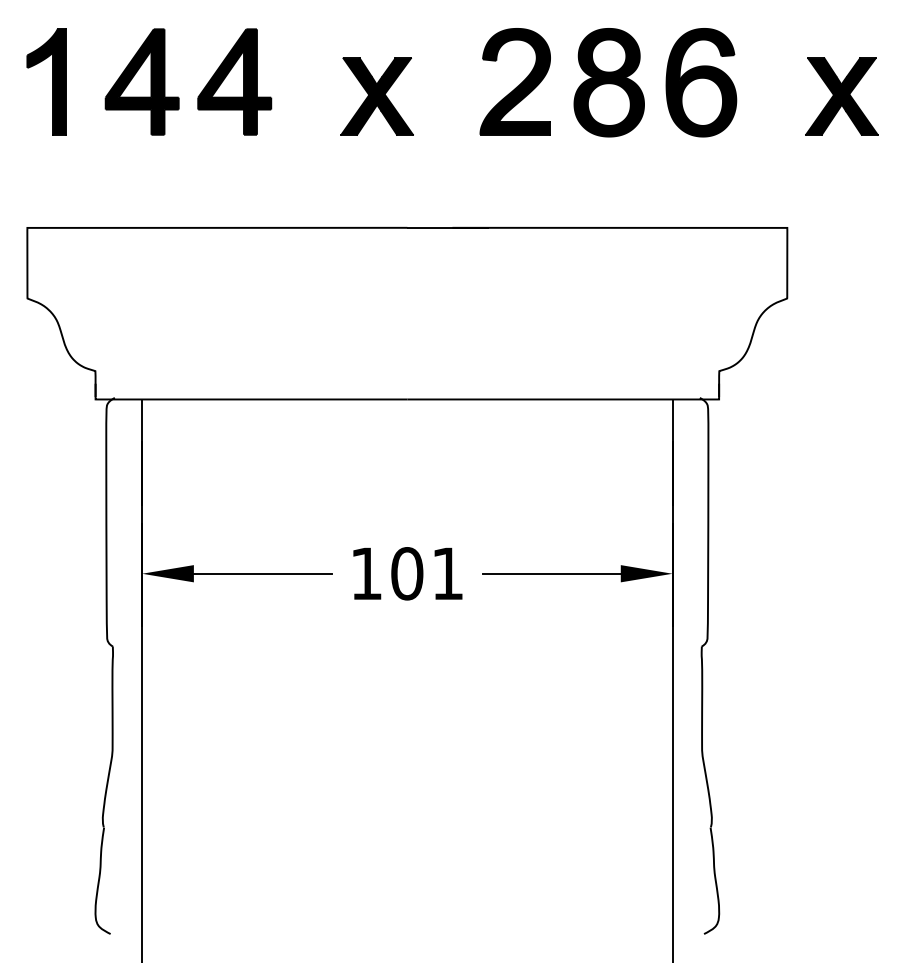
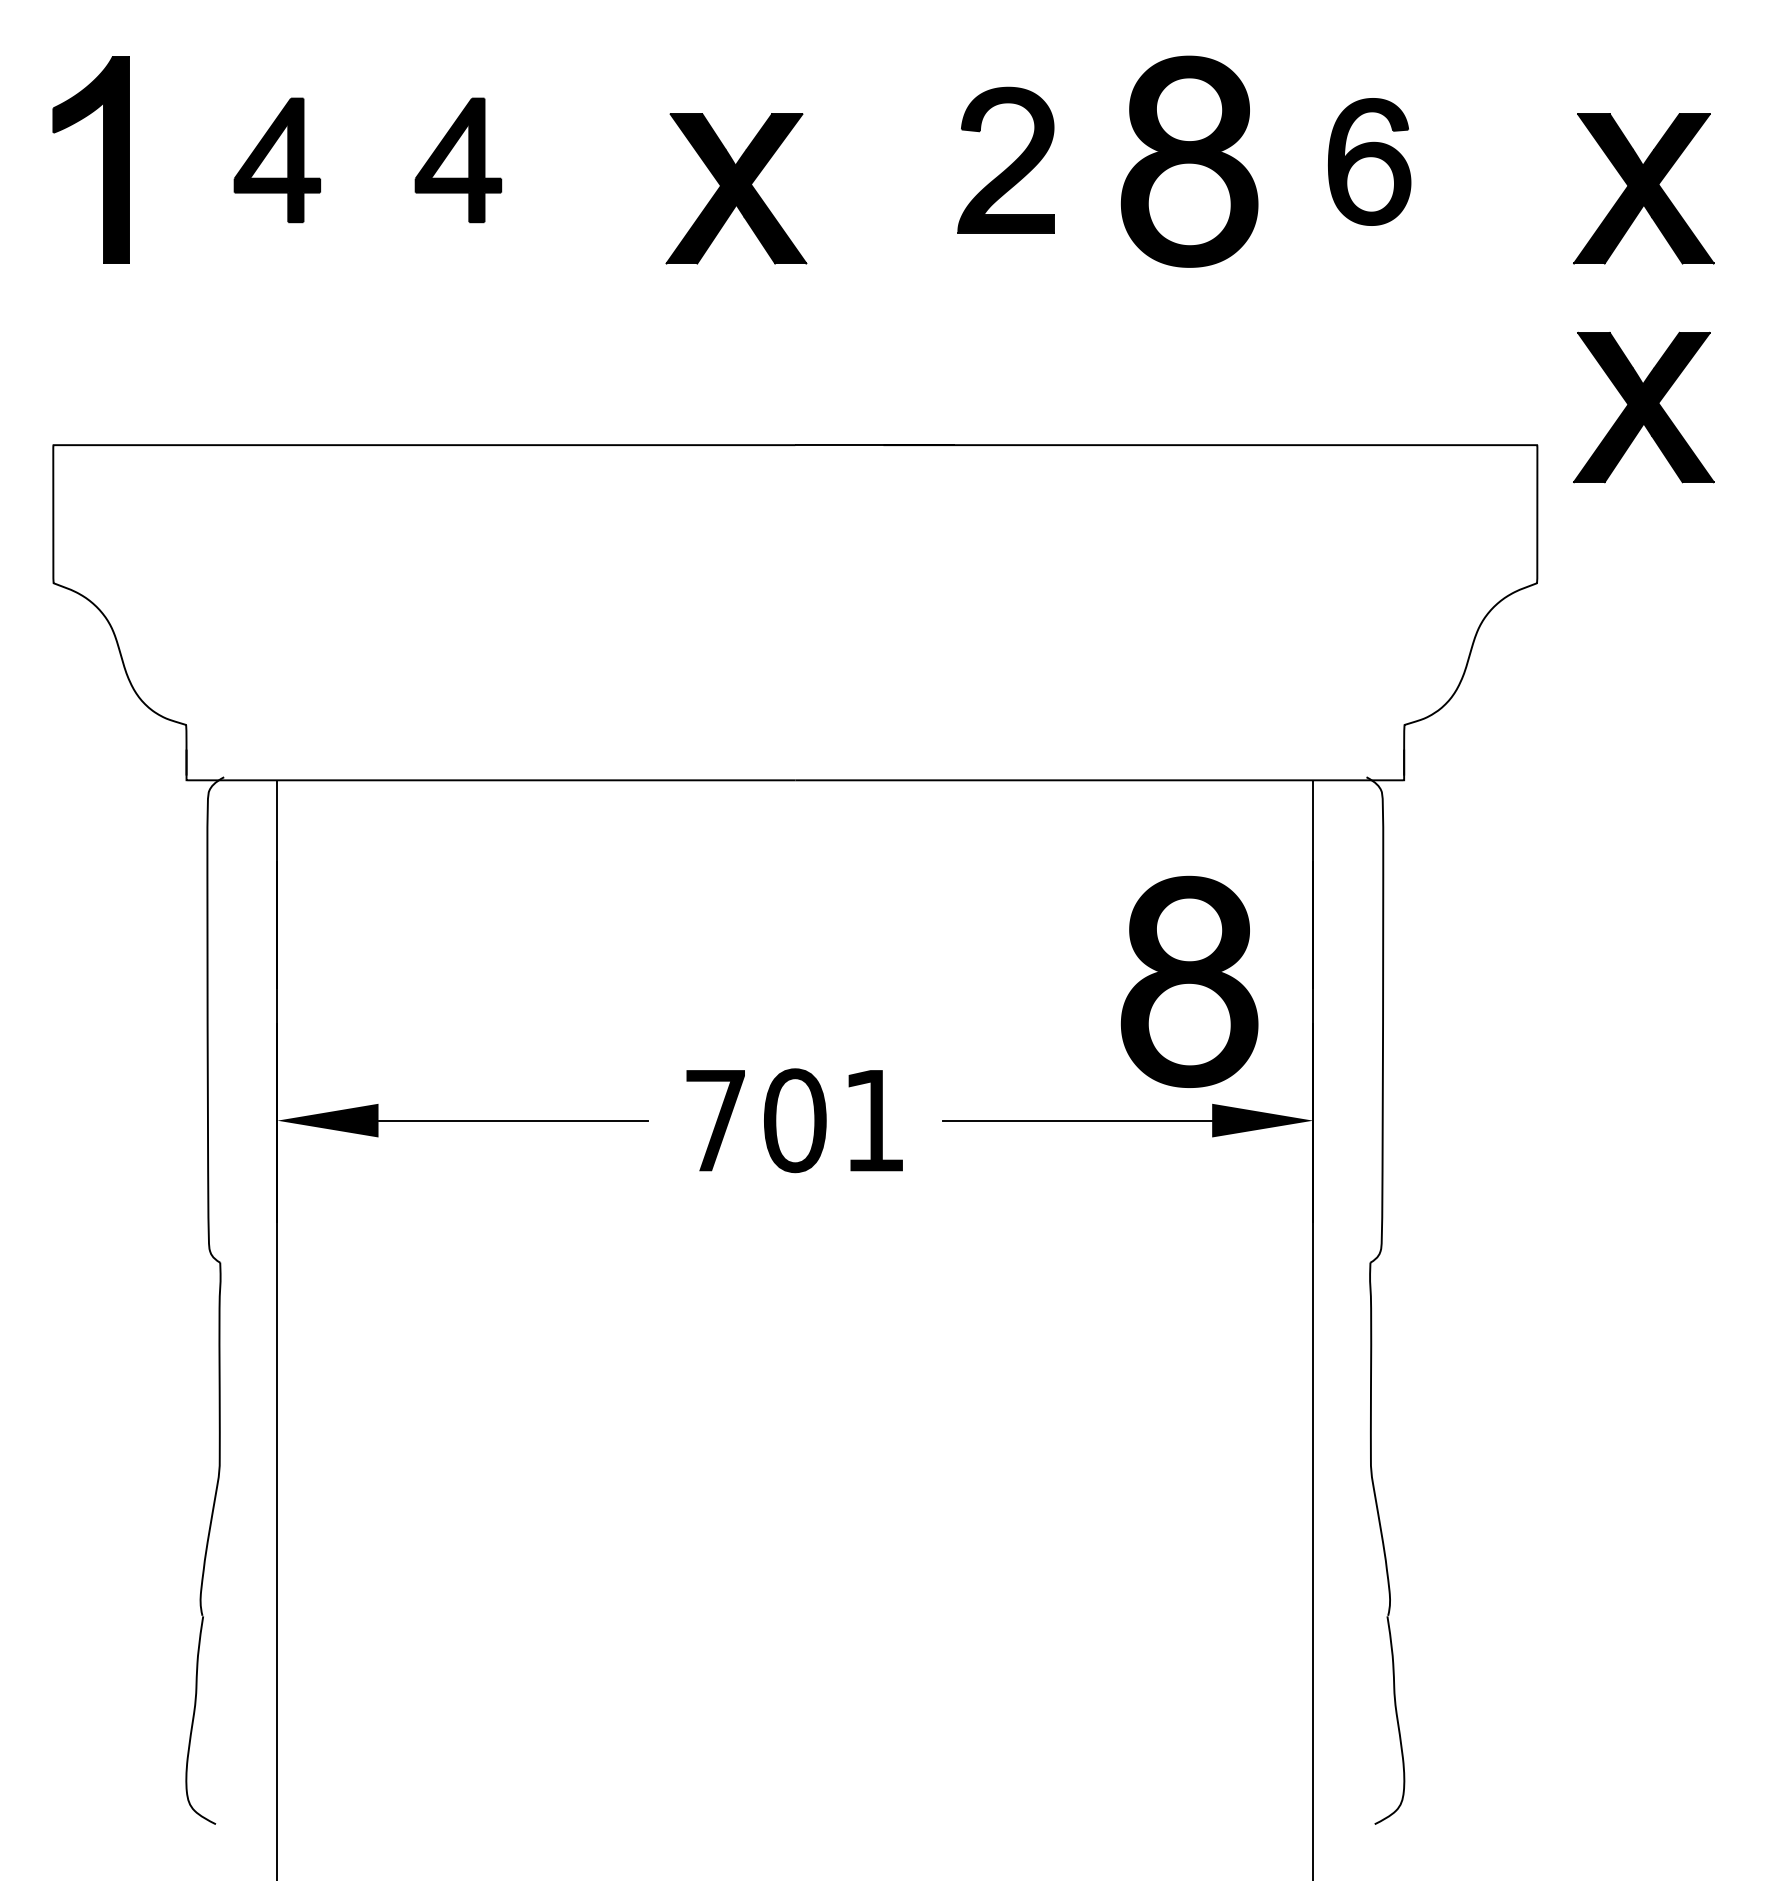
part: (141, 81) -> (276, 159), size x0.6
part: (234, 81) -> (457, 159), size x0.6
part: (514, 81) -> (1004, 159), size x0.7
part: (701, 82) -> (1369, 161), size x0.6
part: (841, 208) -> (1643, 407), added
part: (608, 502) -> (1188, 981), added
text: (366, 573) -> (715, 1120), 101 -> 701

